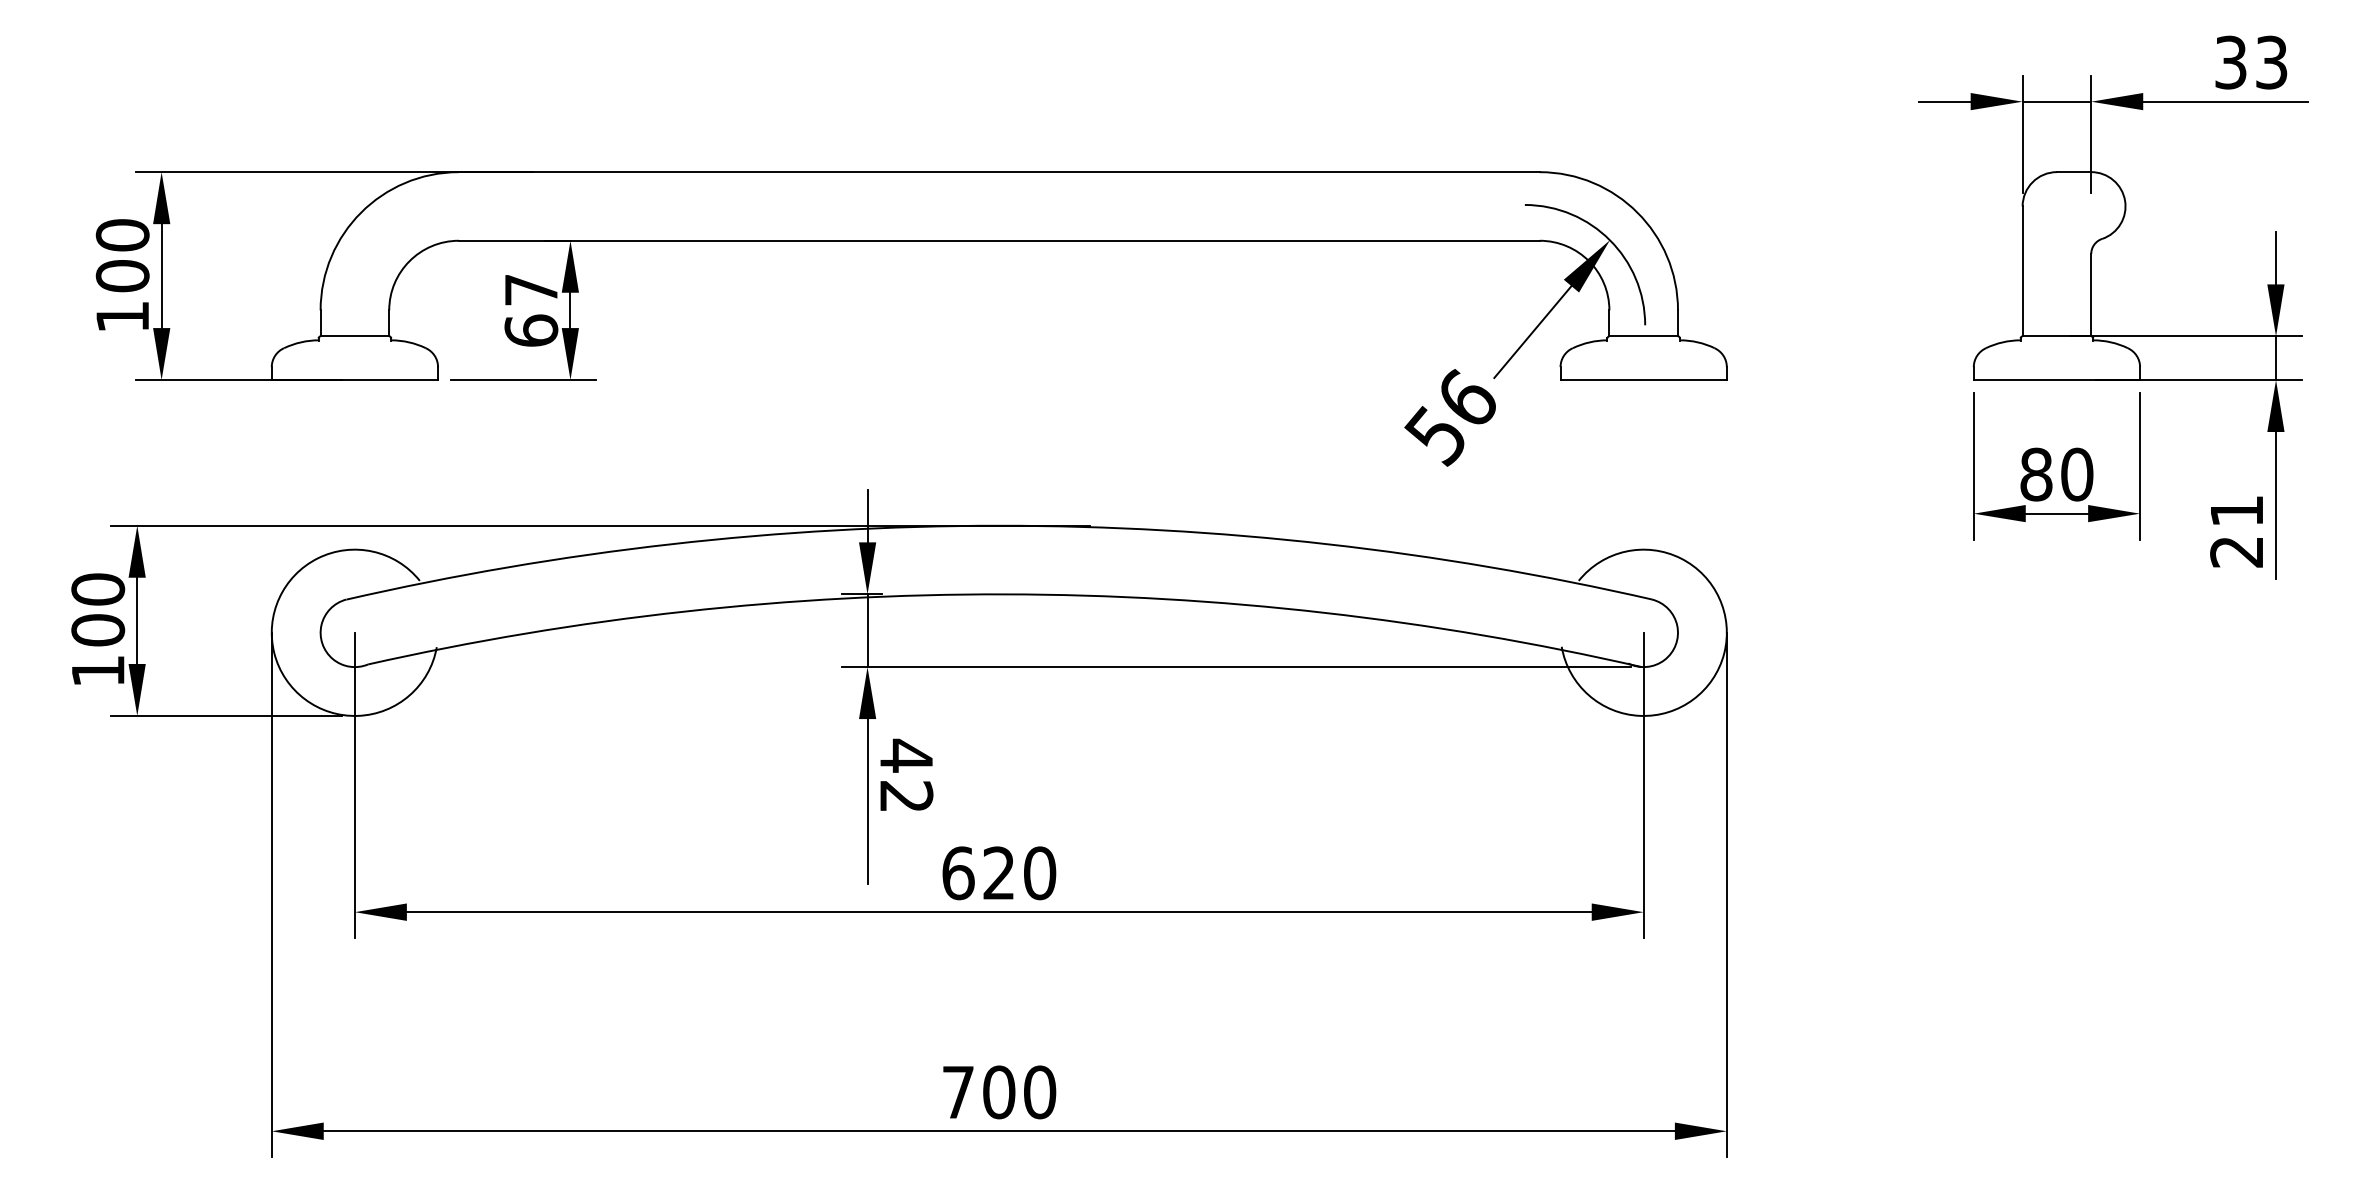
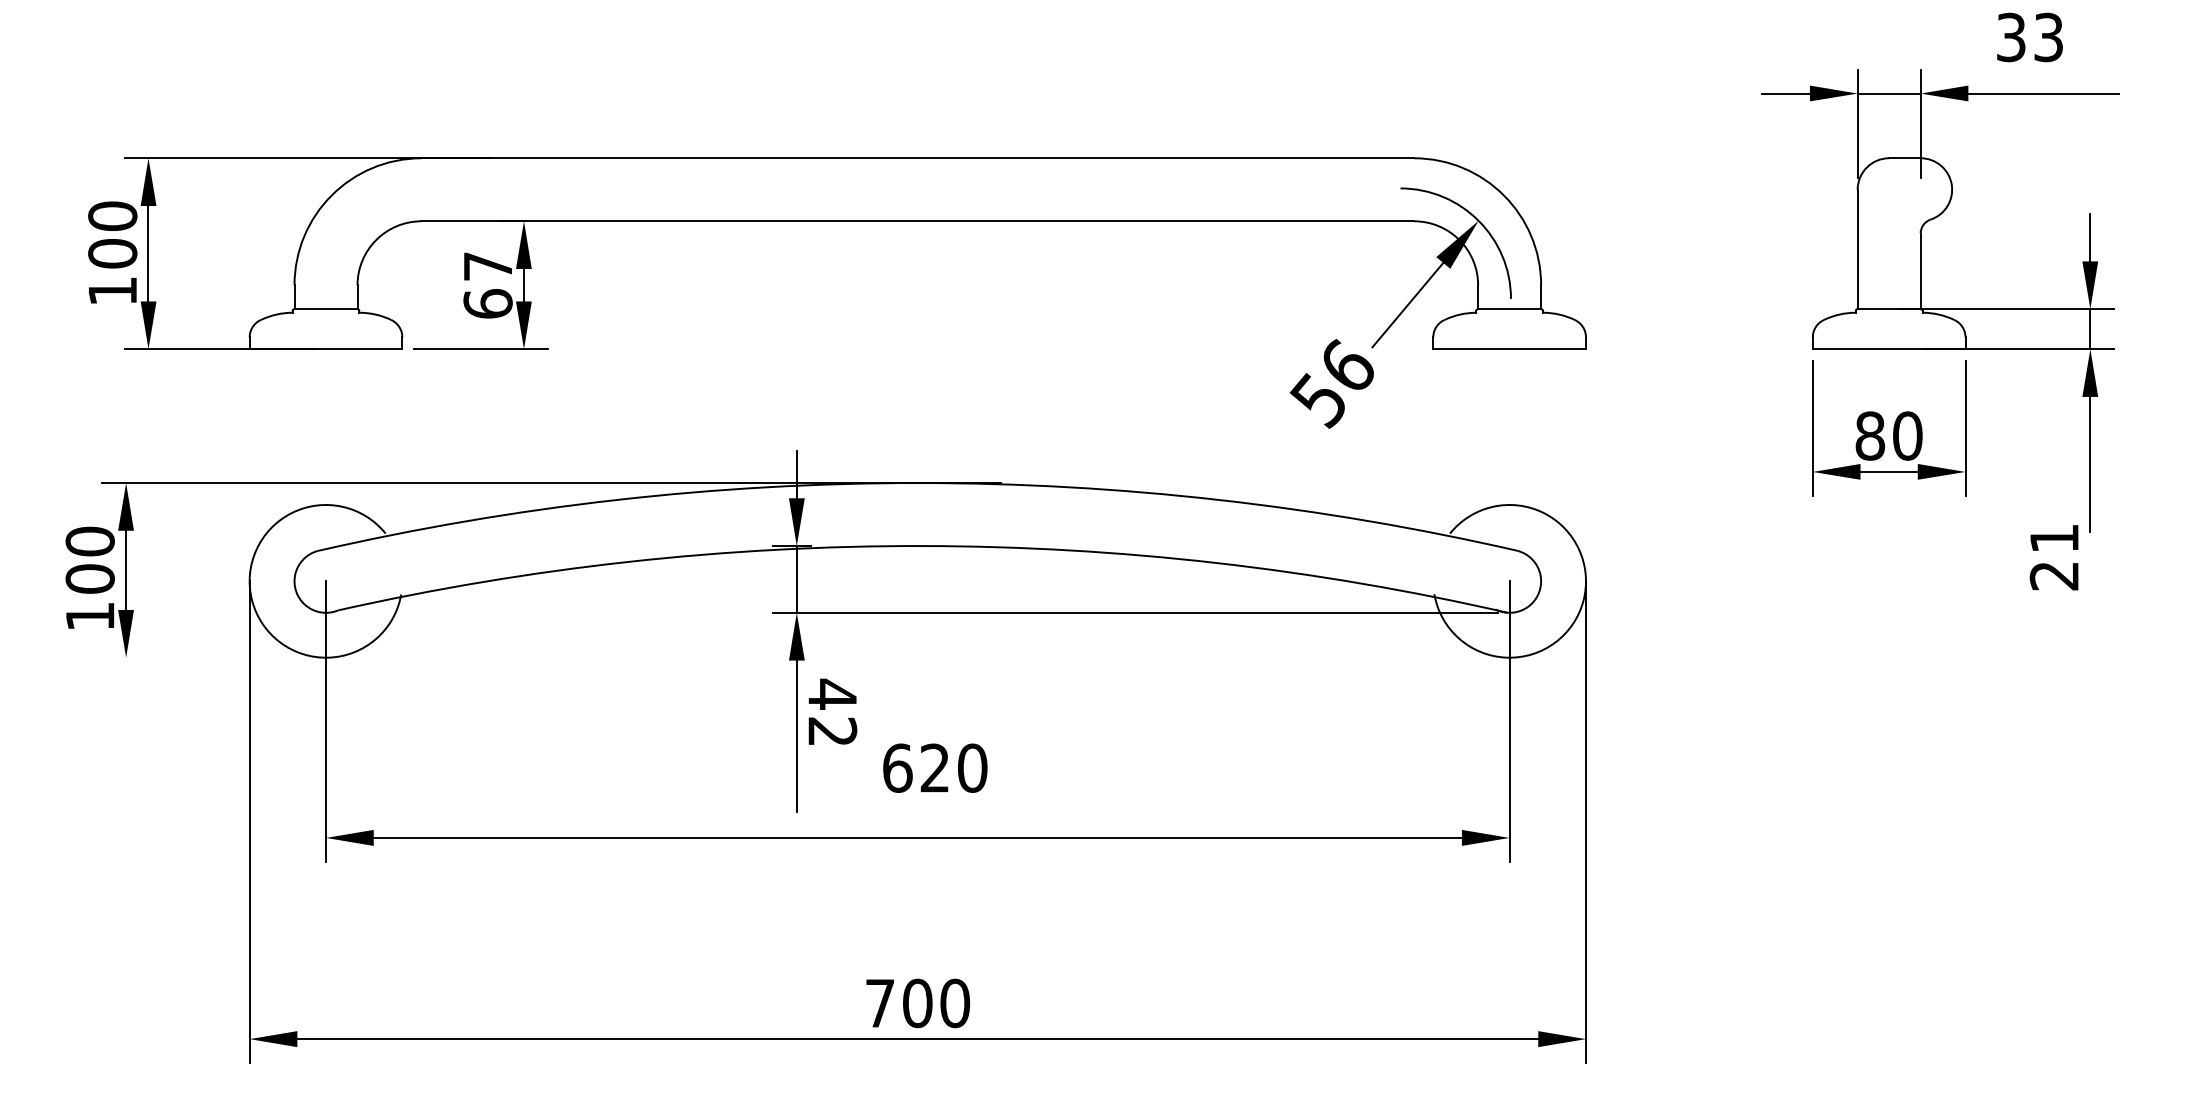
text: (2251, 62) -> (2030, 37), moved
text: (2236, 531) -> (2054, 557), moved
line: (226, 715) -> (208, 657), removed
text: (999, 873) -> (935, 768), moved

